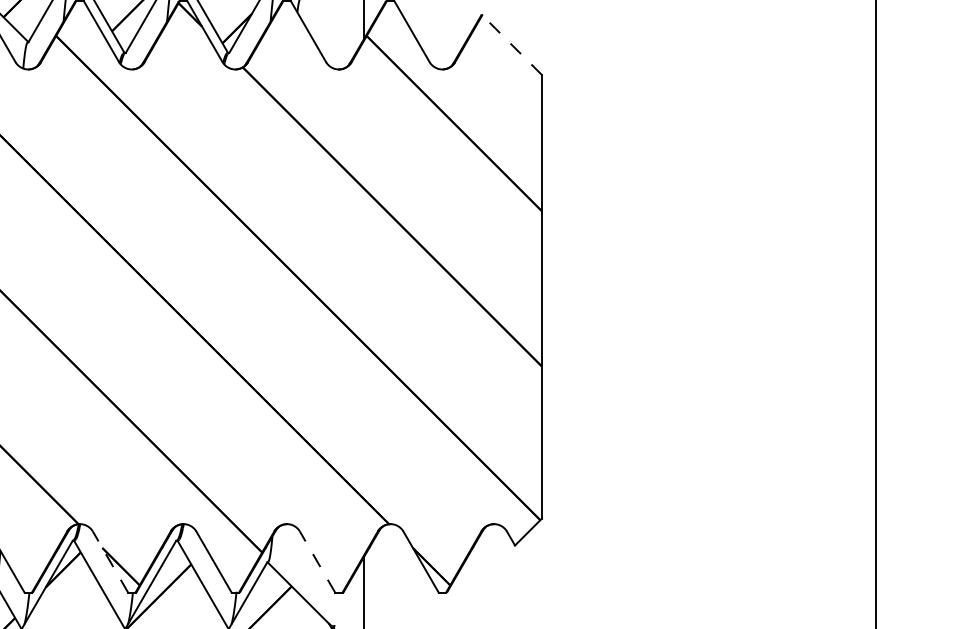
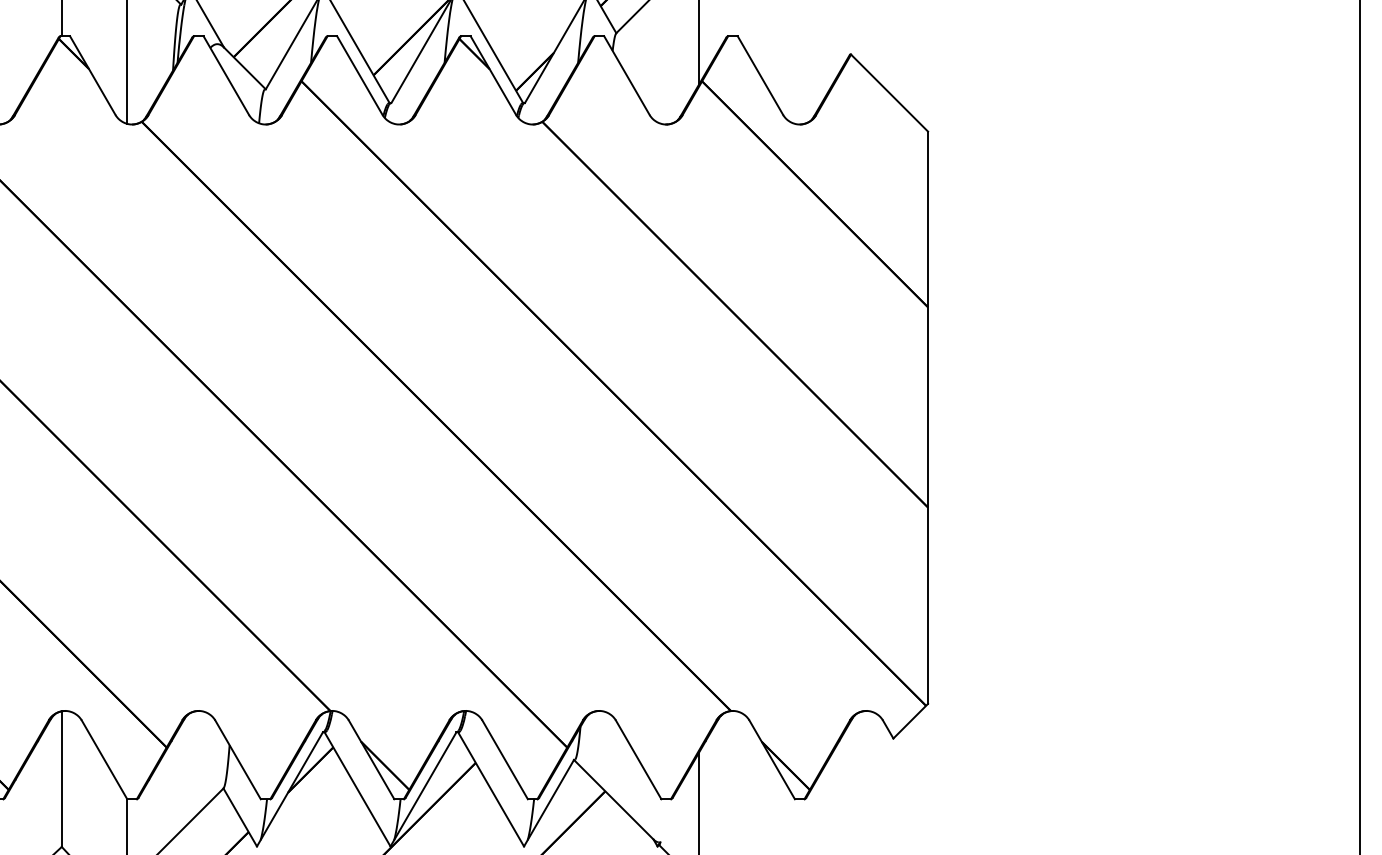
line: (512, 44) -> (889, 92), dashed -> solid
line: (110, 561) -> (371, 759), dashed -> solid
line: (317, 561) -> (638, 759), dashed -> solid

